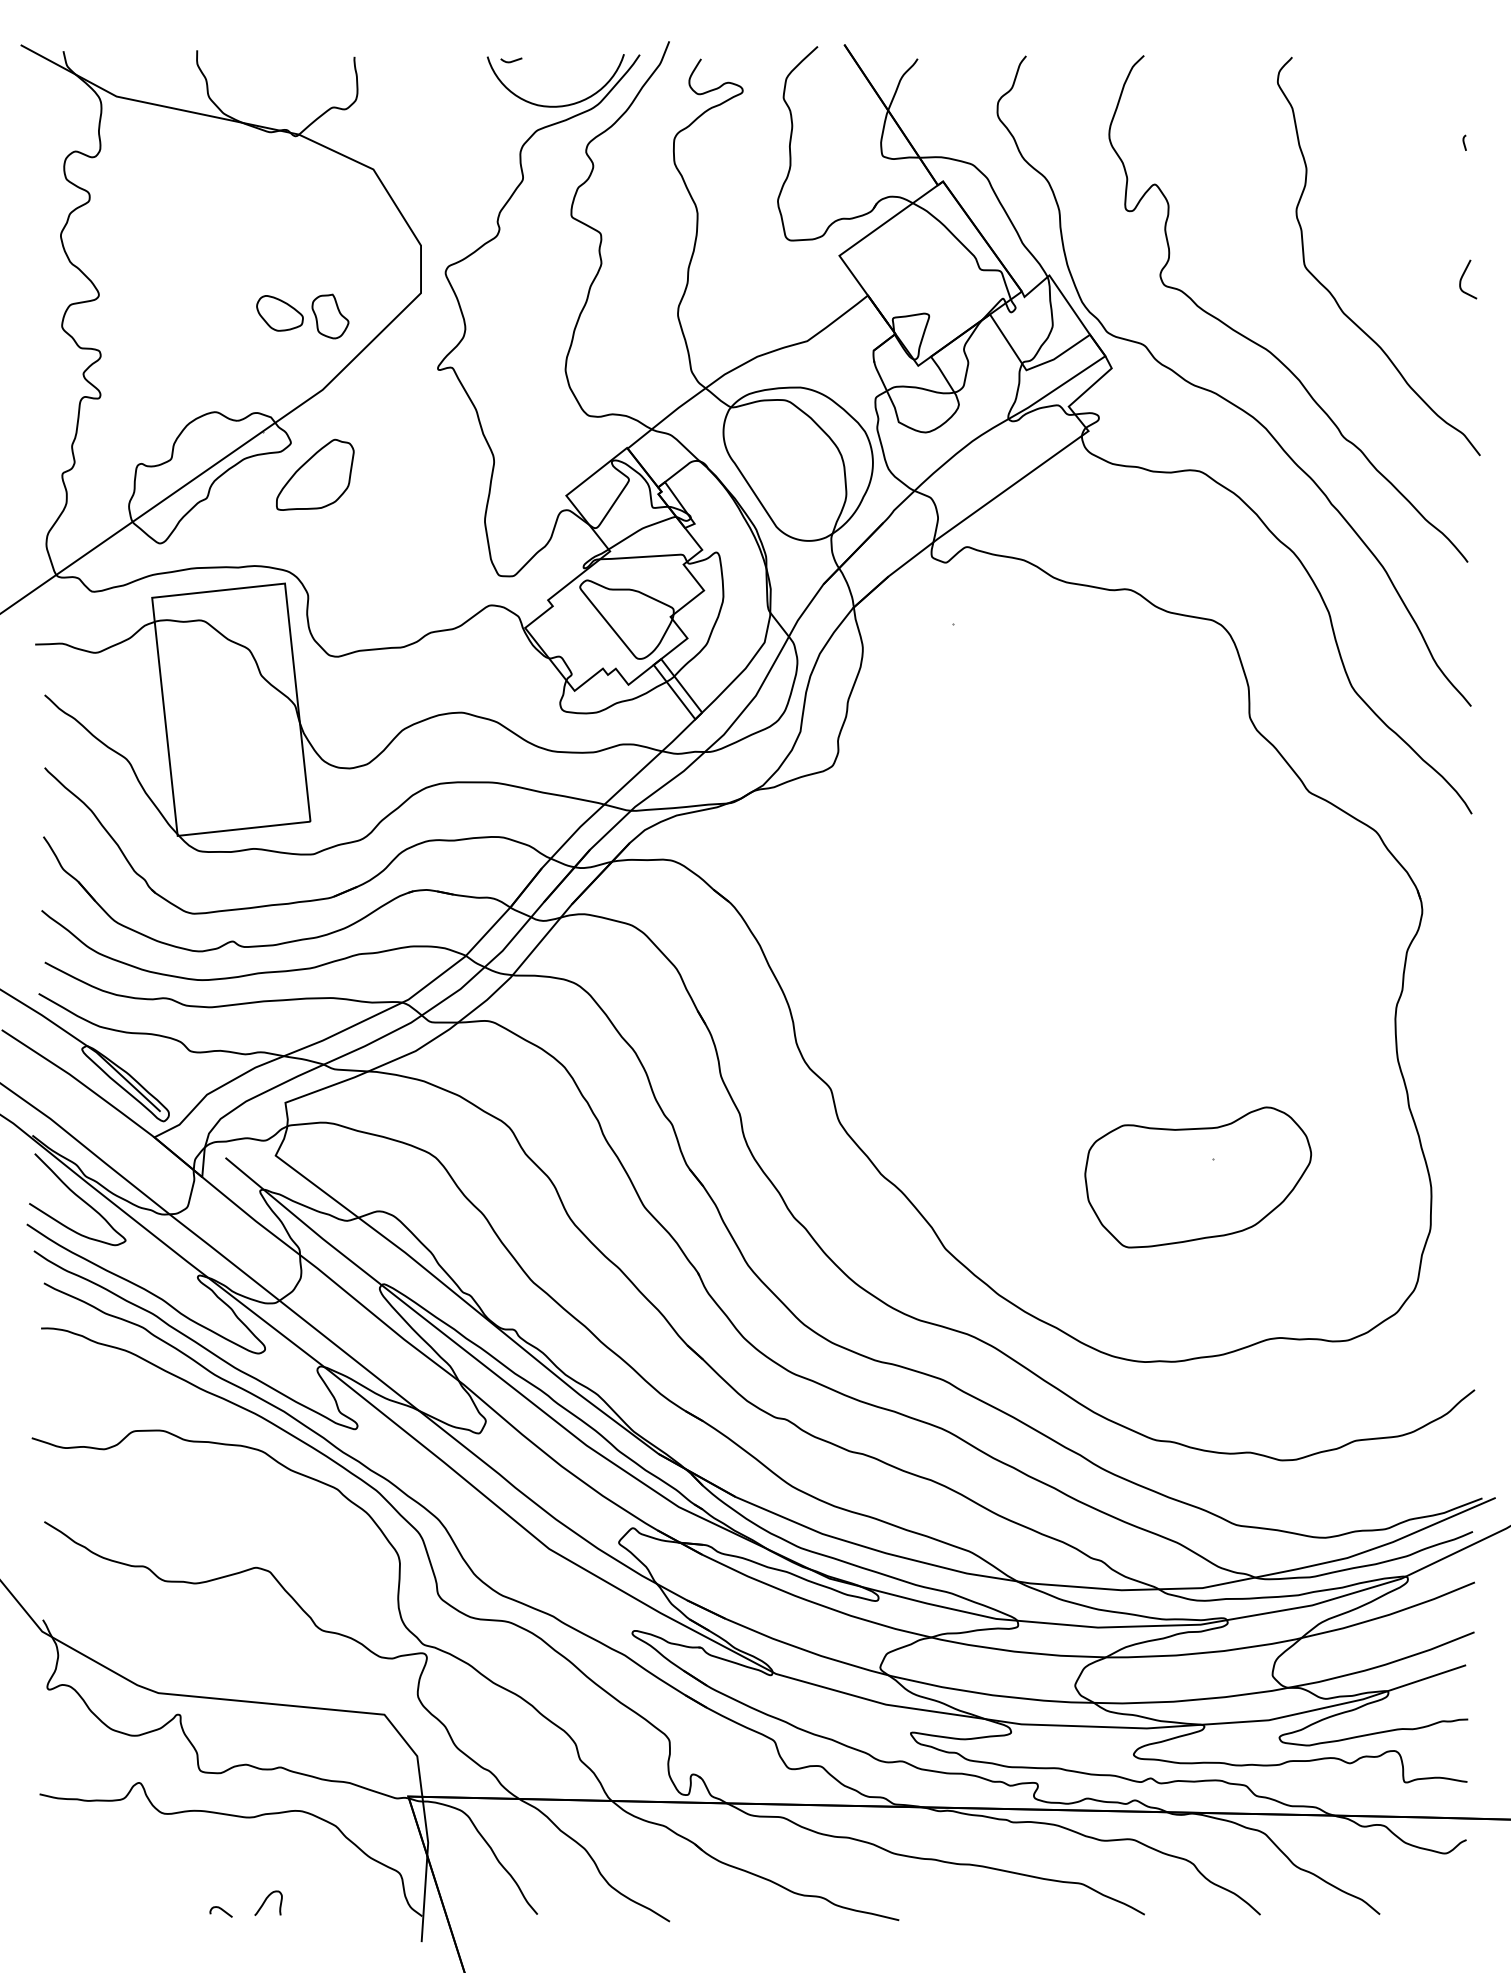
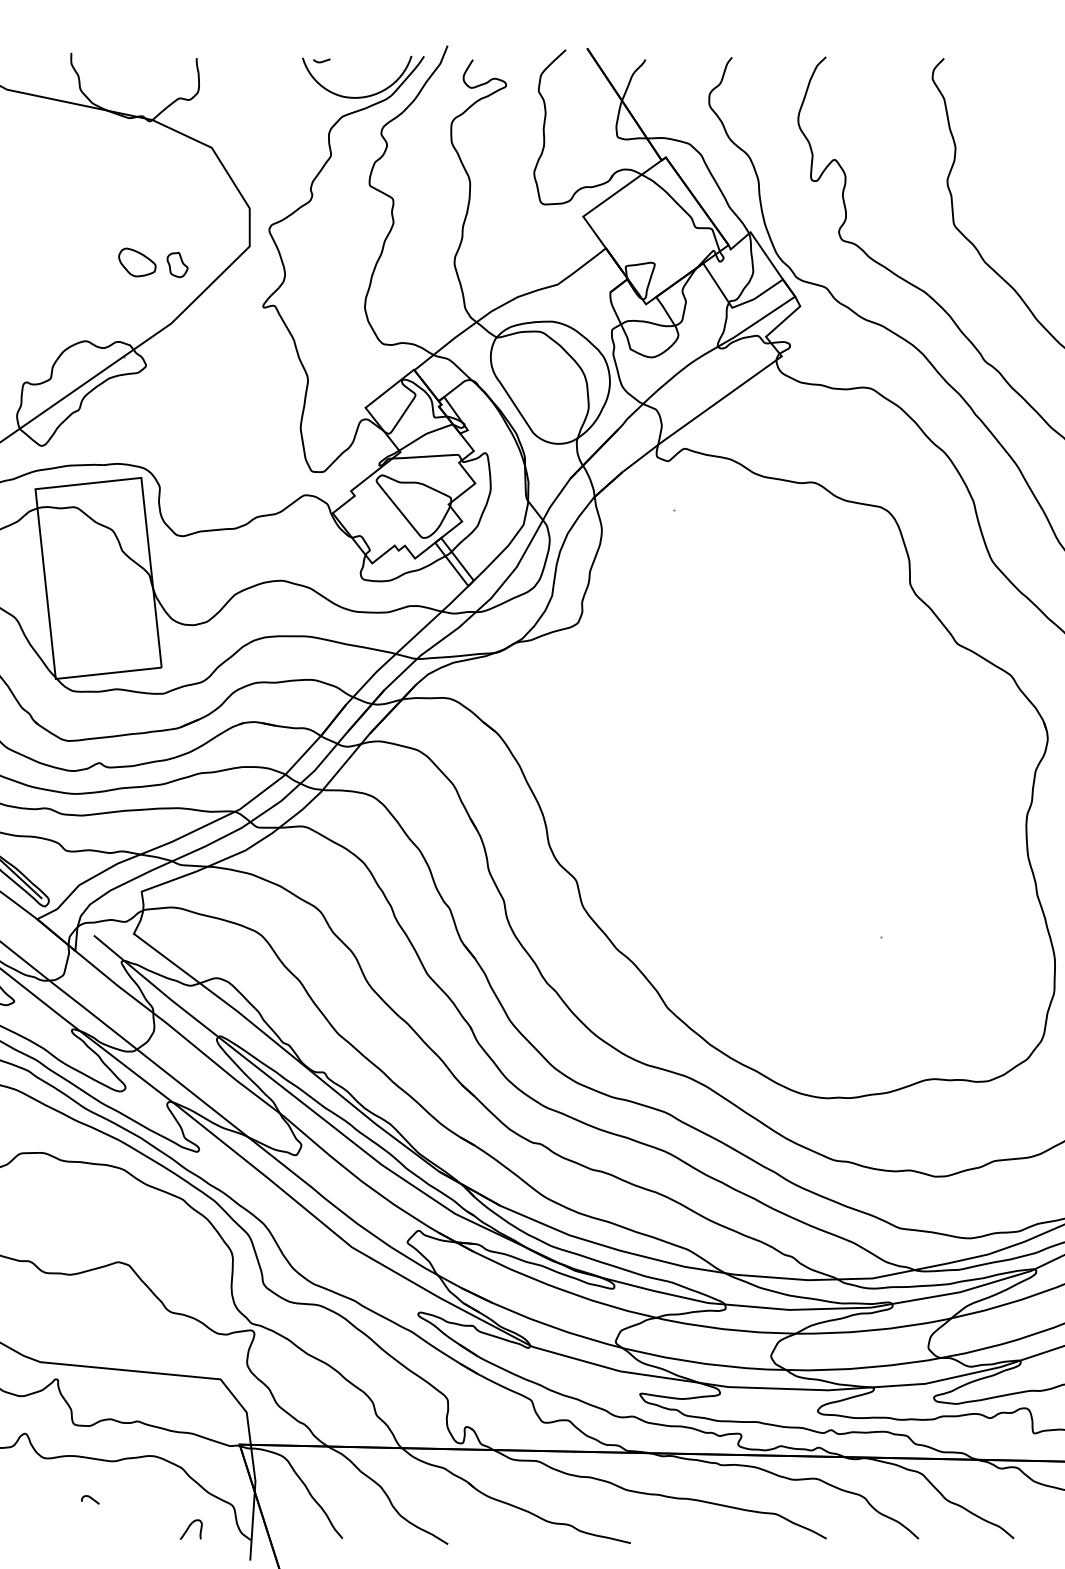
part: (330, 316) -> (177, 265), size x0.7
part: (315, 474) -> (165, 390), removed
part: (1198, 1177) -> (869, 951), removed
curve: (266, 1900) -> (189, 1527), moved
curve: (221, 1910) -> (90, 1498), moved

